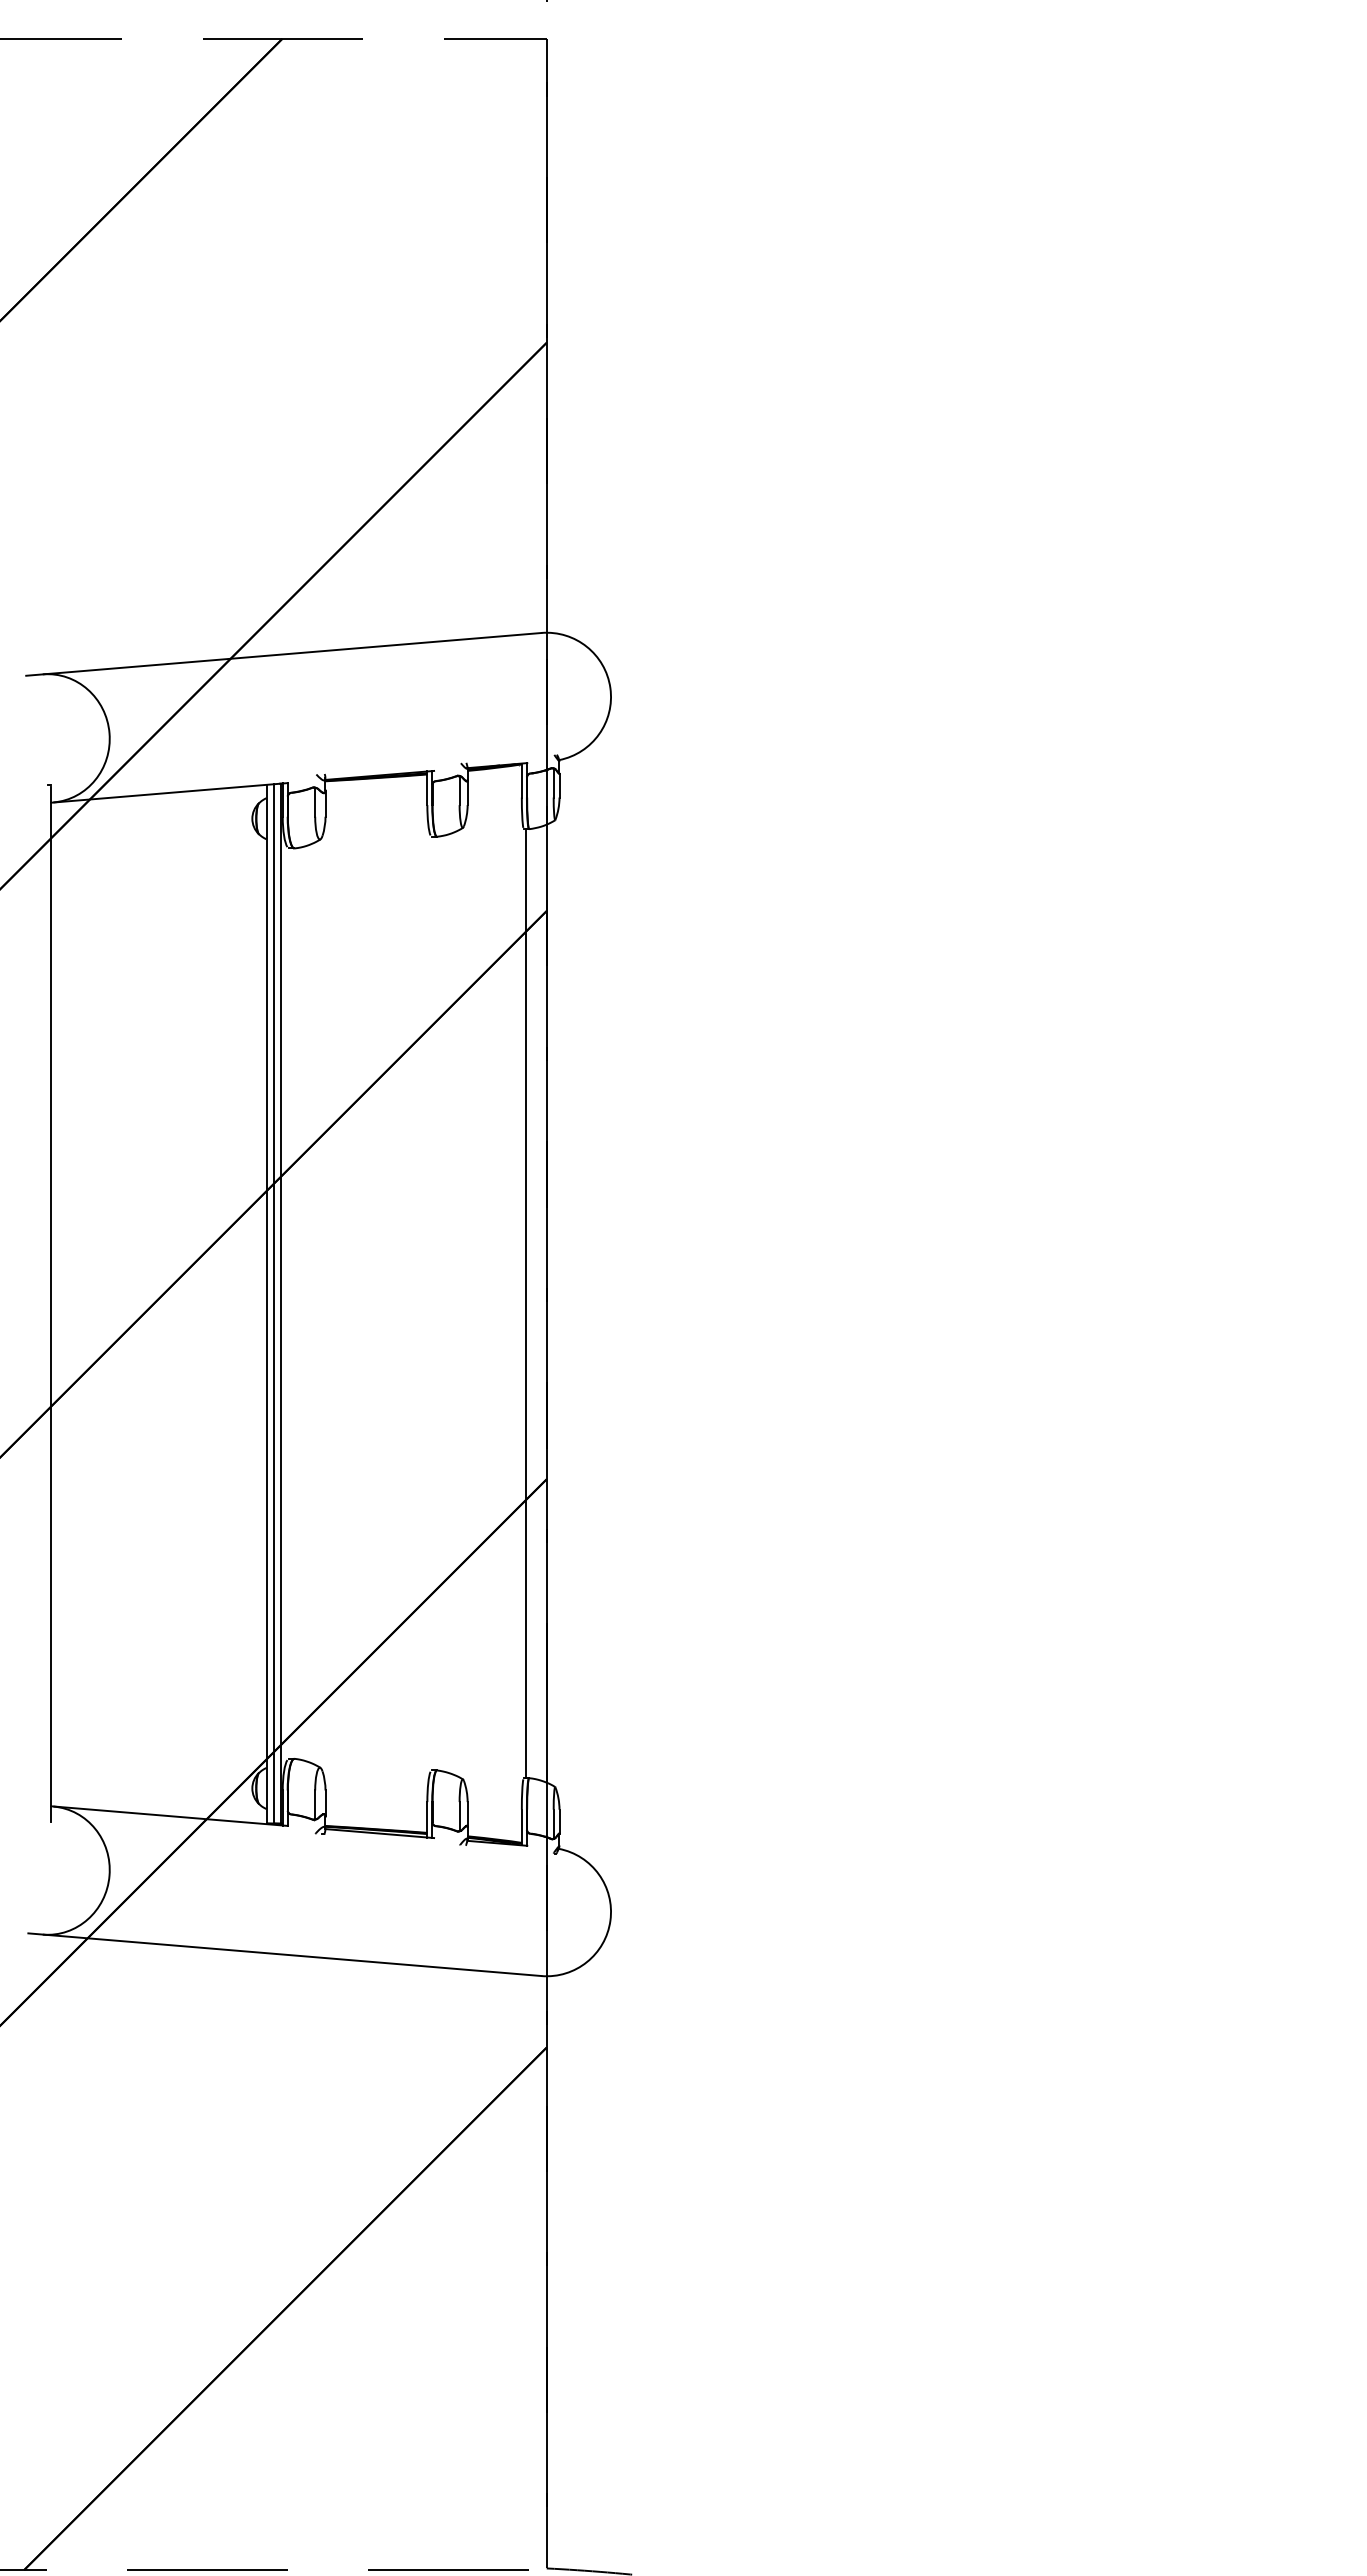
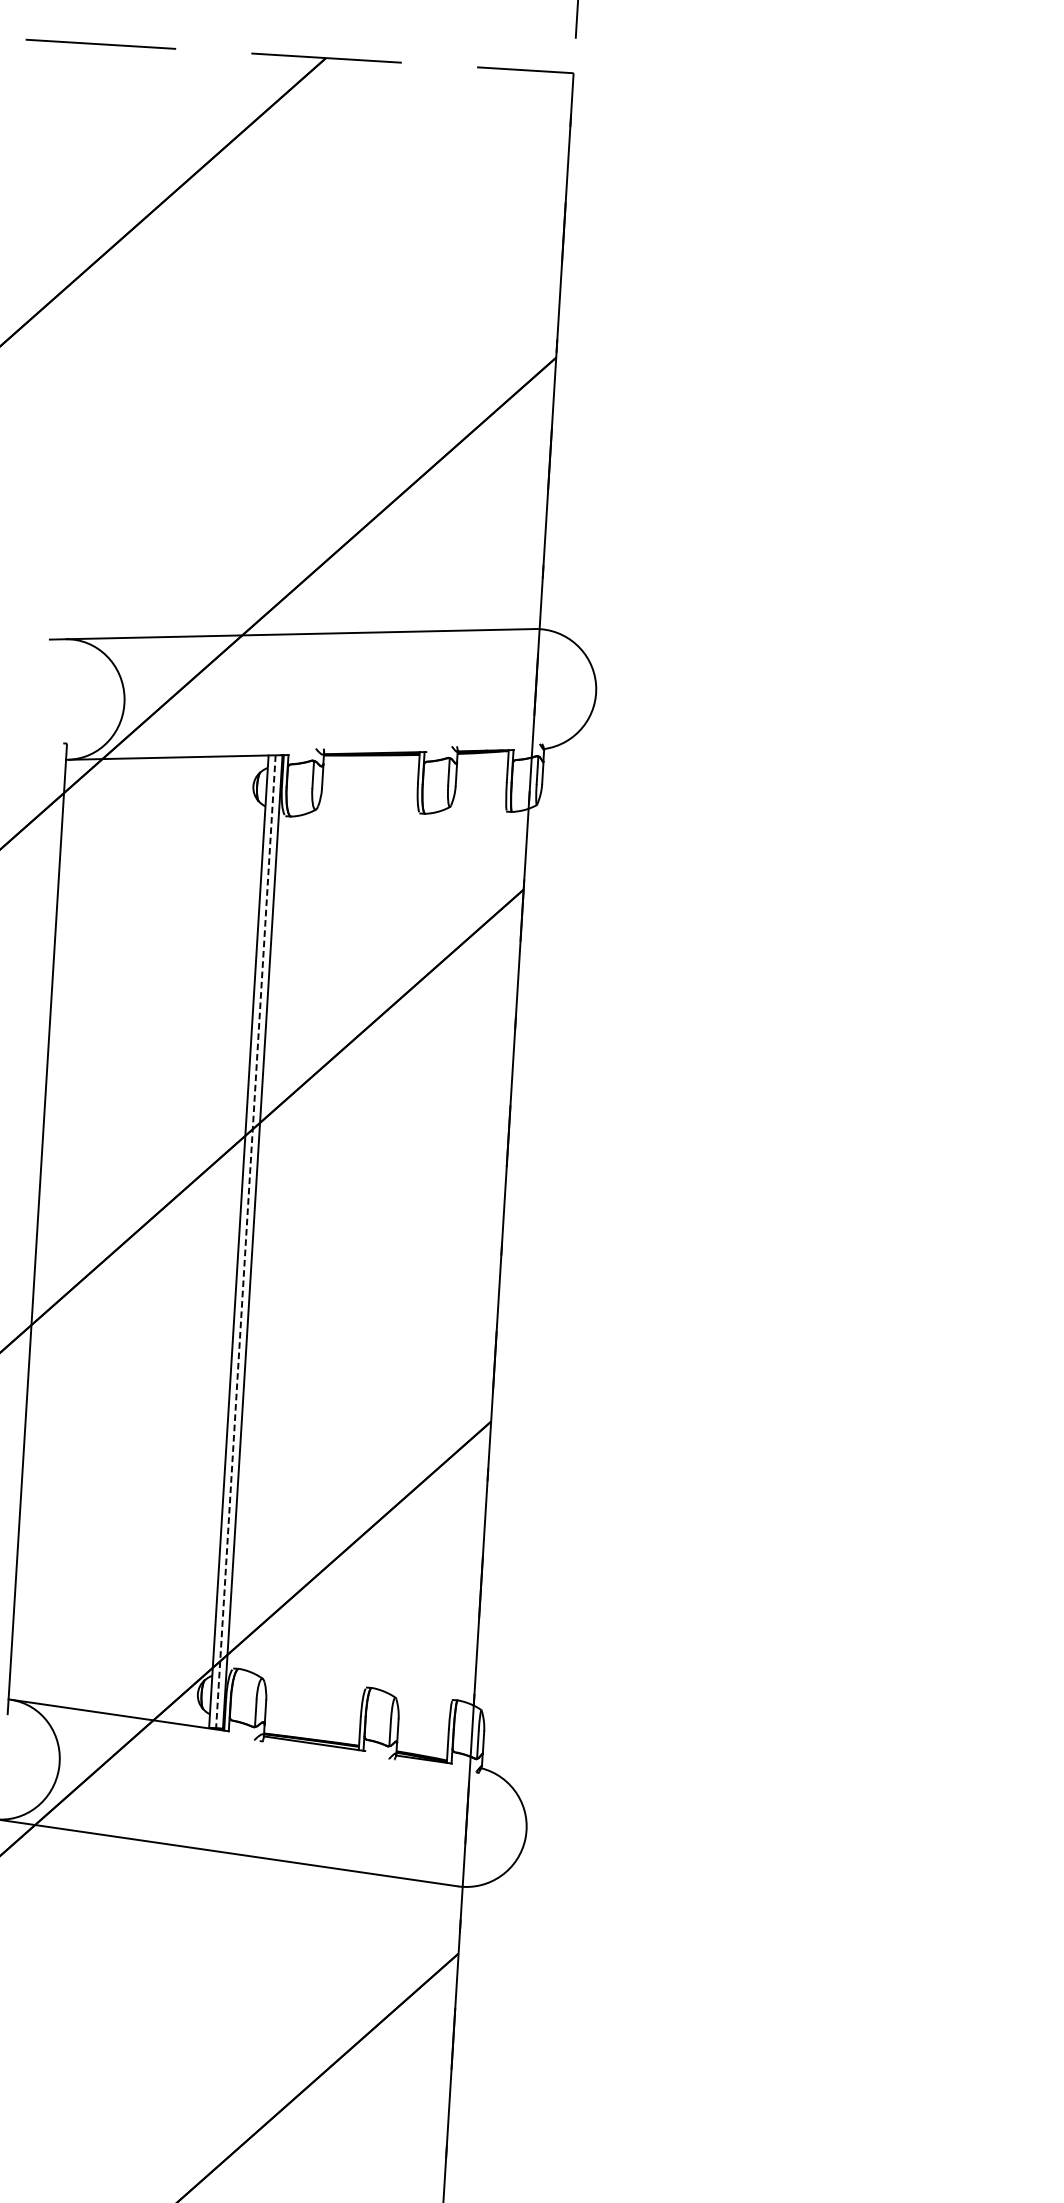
line: (274, 1303) -> (246, 1241), solid -> dashed
line: (526, 1303) -> (482, 1255), removed

